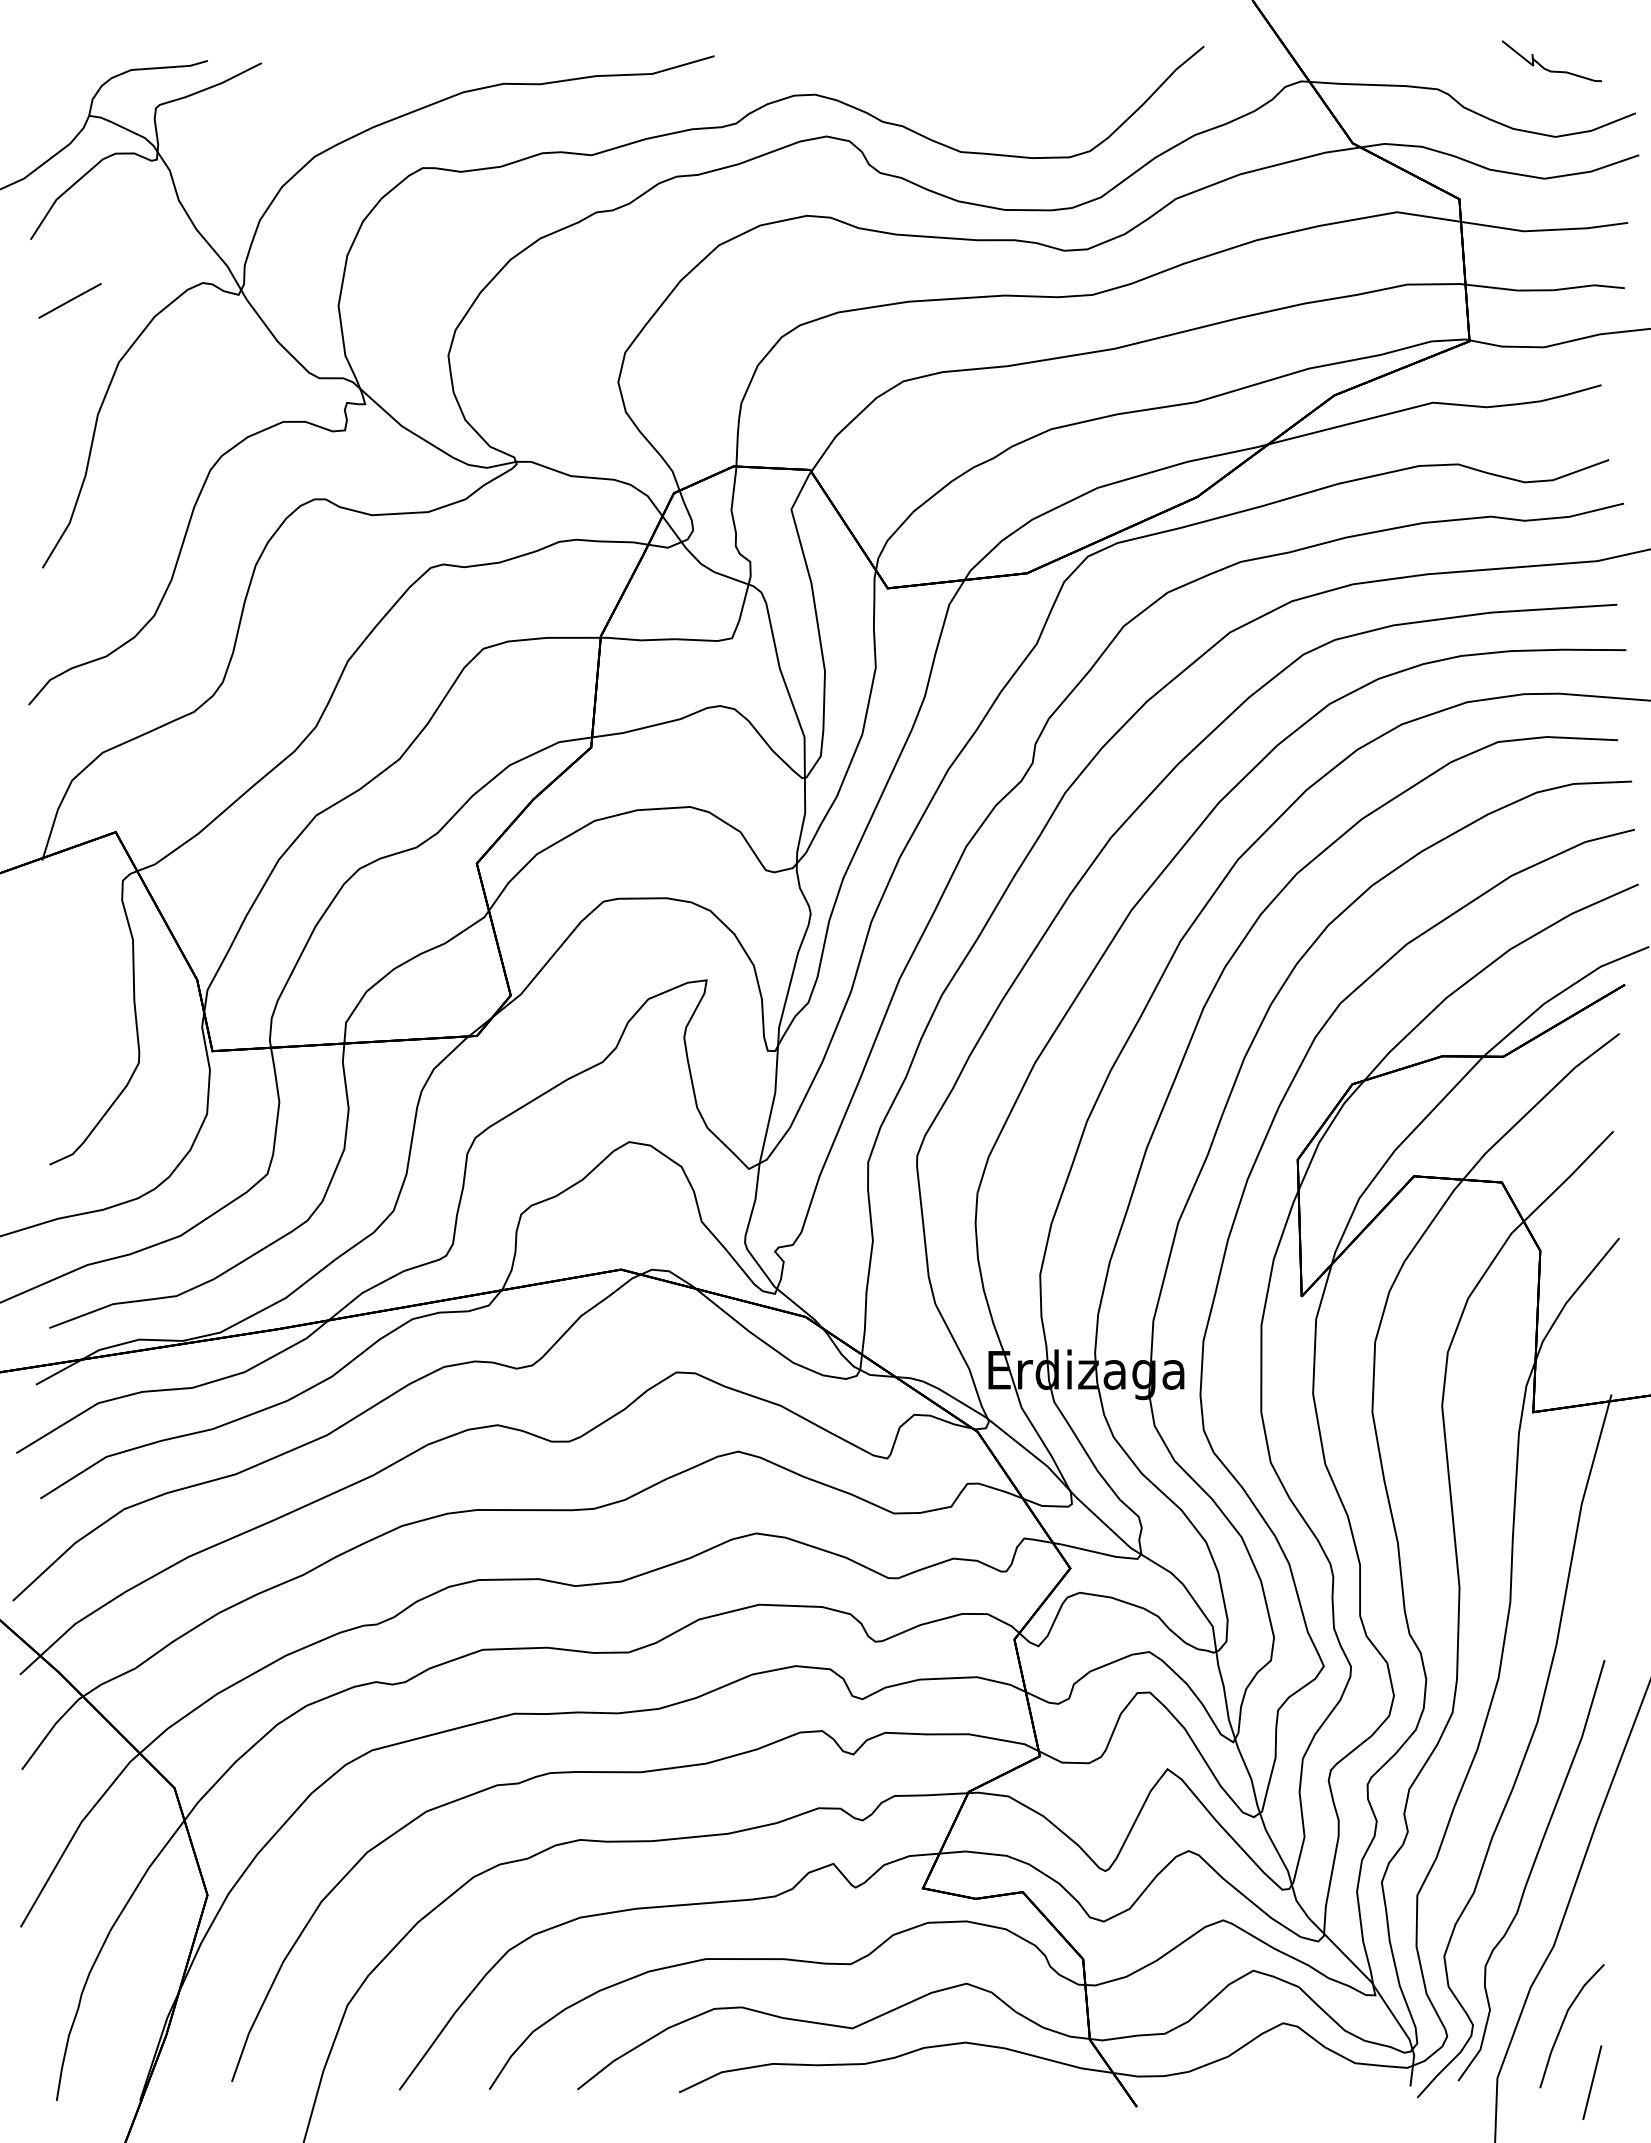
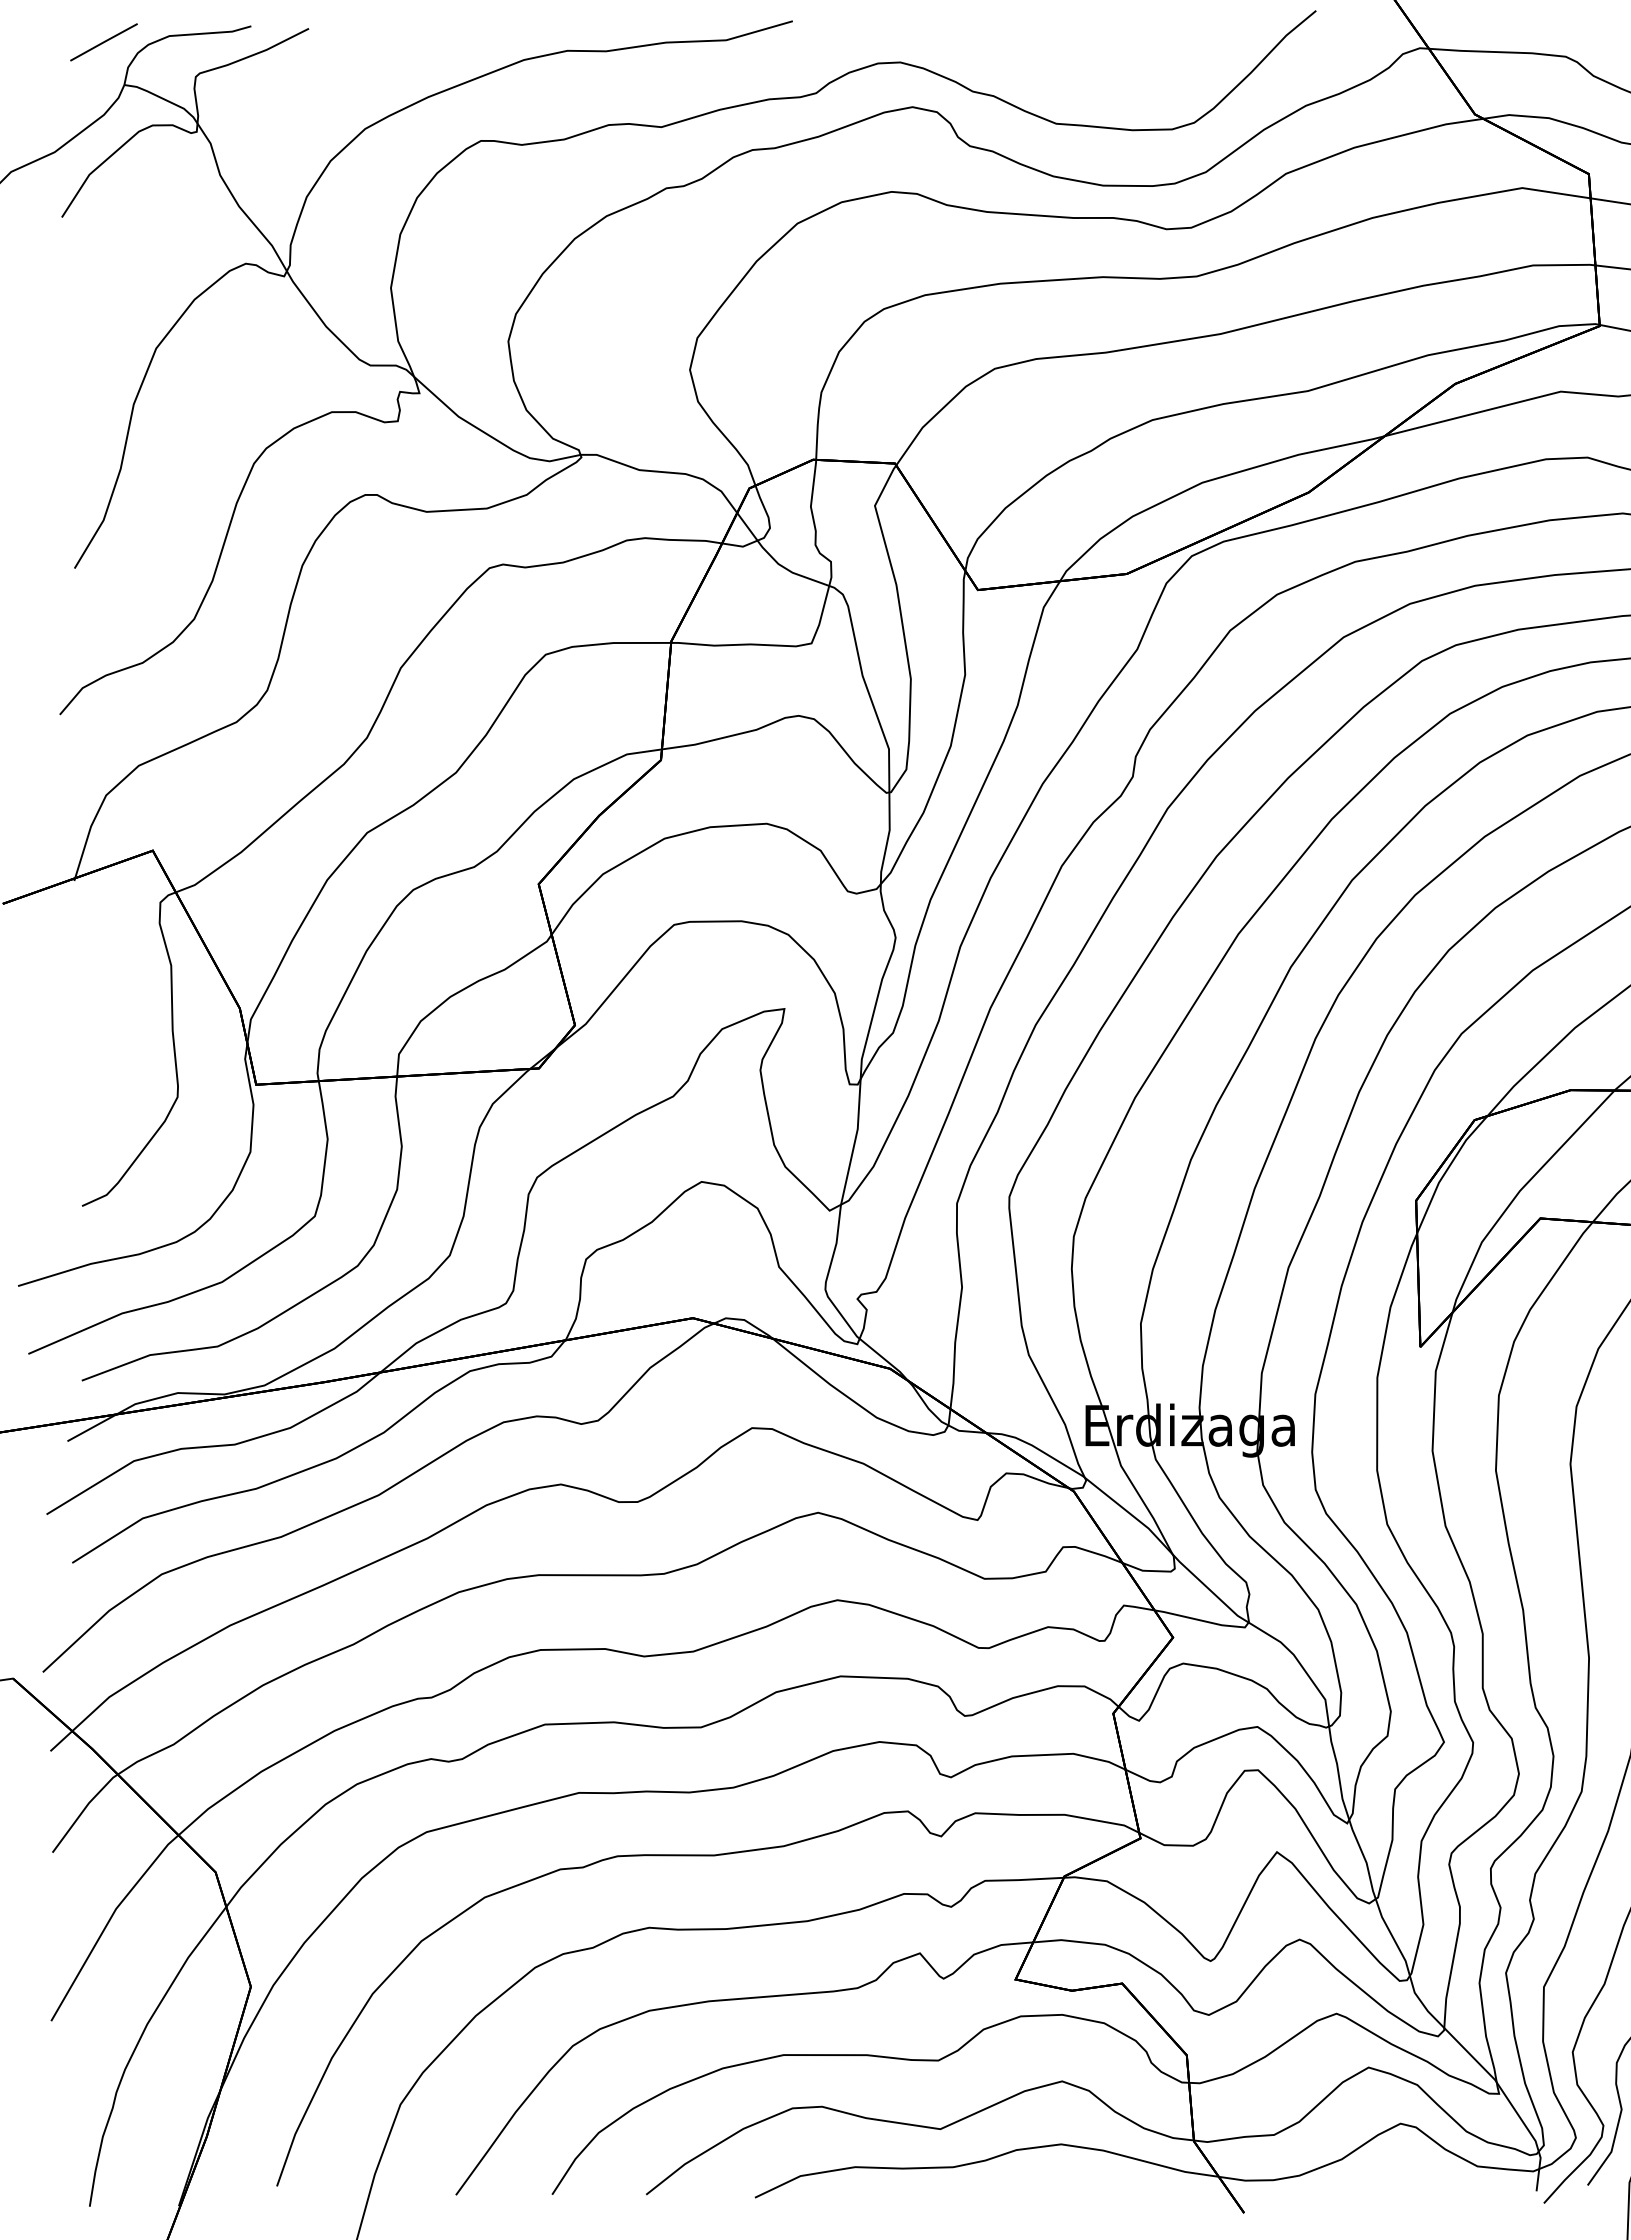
line: (69, 300) -> (103, 41), moved

